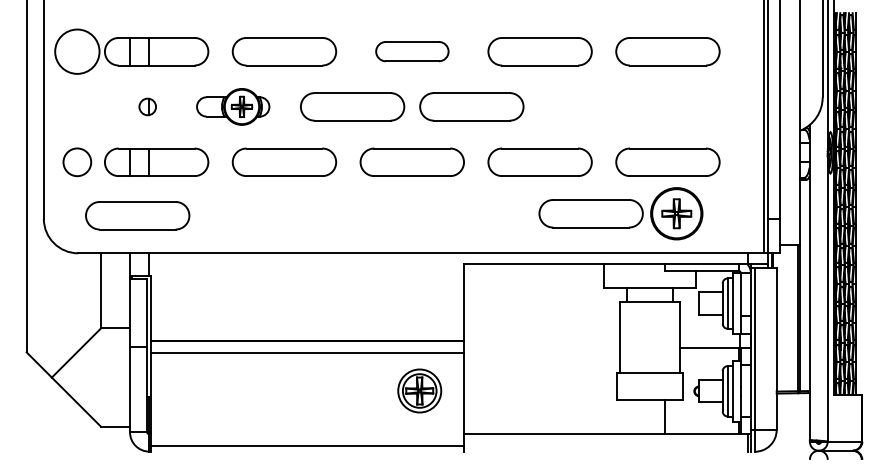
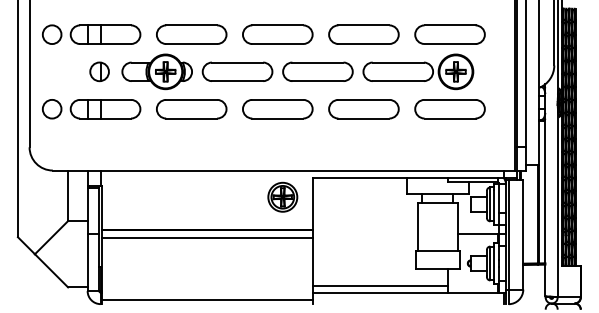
circle: (76, 51) -> (51, 34), size x0.62
part: (411, 51) -> (277, 34), size x1.43
part: (147, 106) -> (99, 71), size x1.67
part: (232, 106) -> (156, 71), size x1.43
part: (621, 213) -> (418, 71), moved
part: (137, 216) -> (92, 145), removed
part: (419, 389) -> (282, 196), moved
line: (563, 423) -> (379, 285), added

